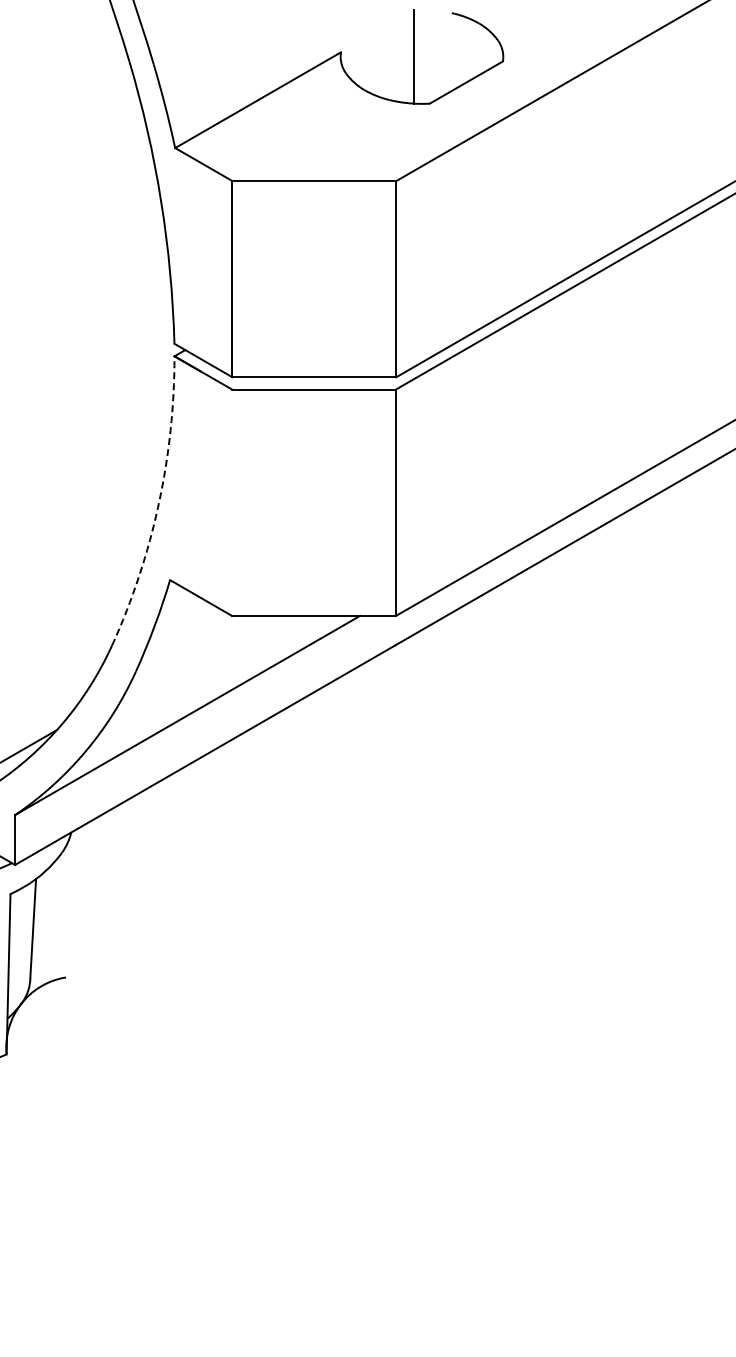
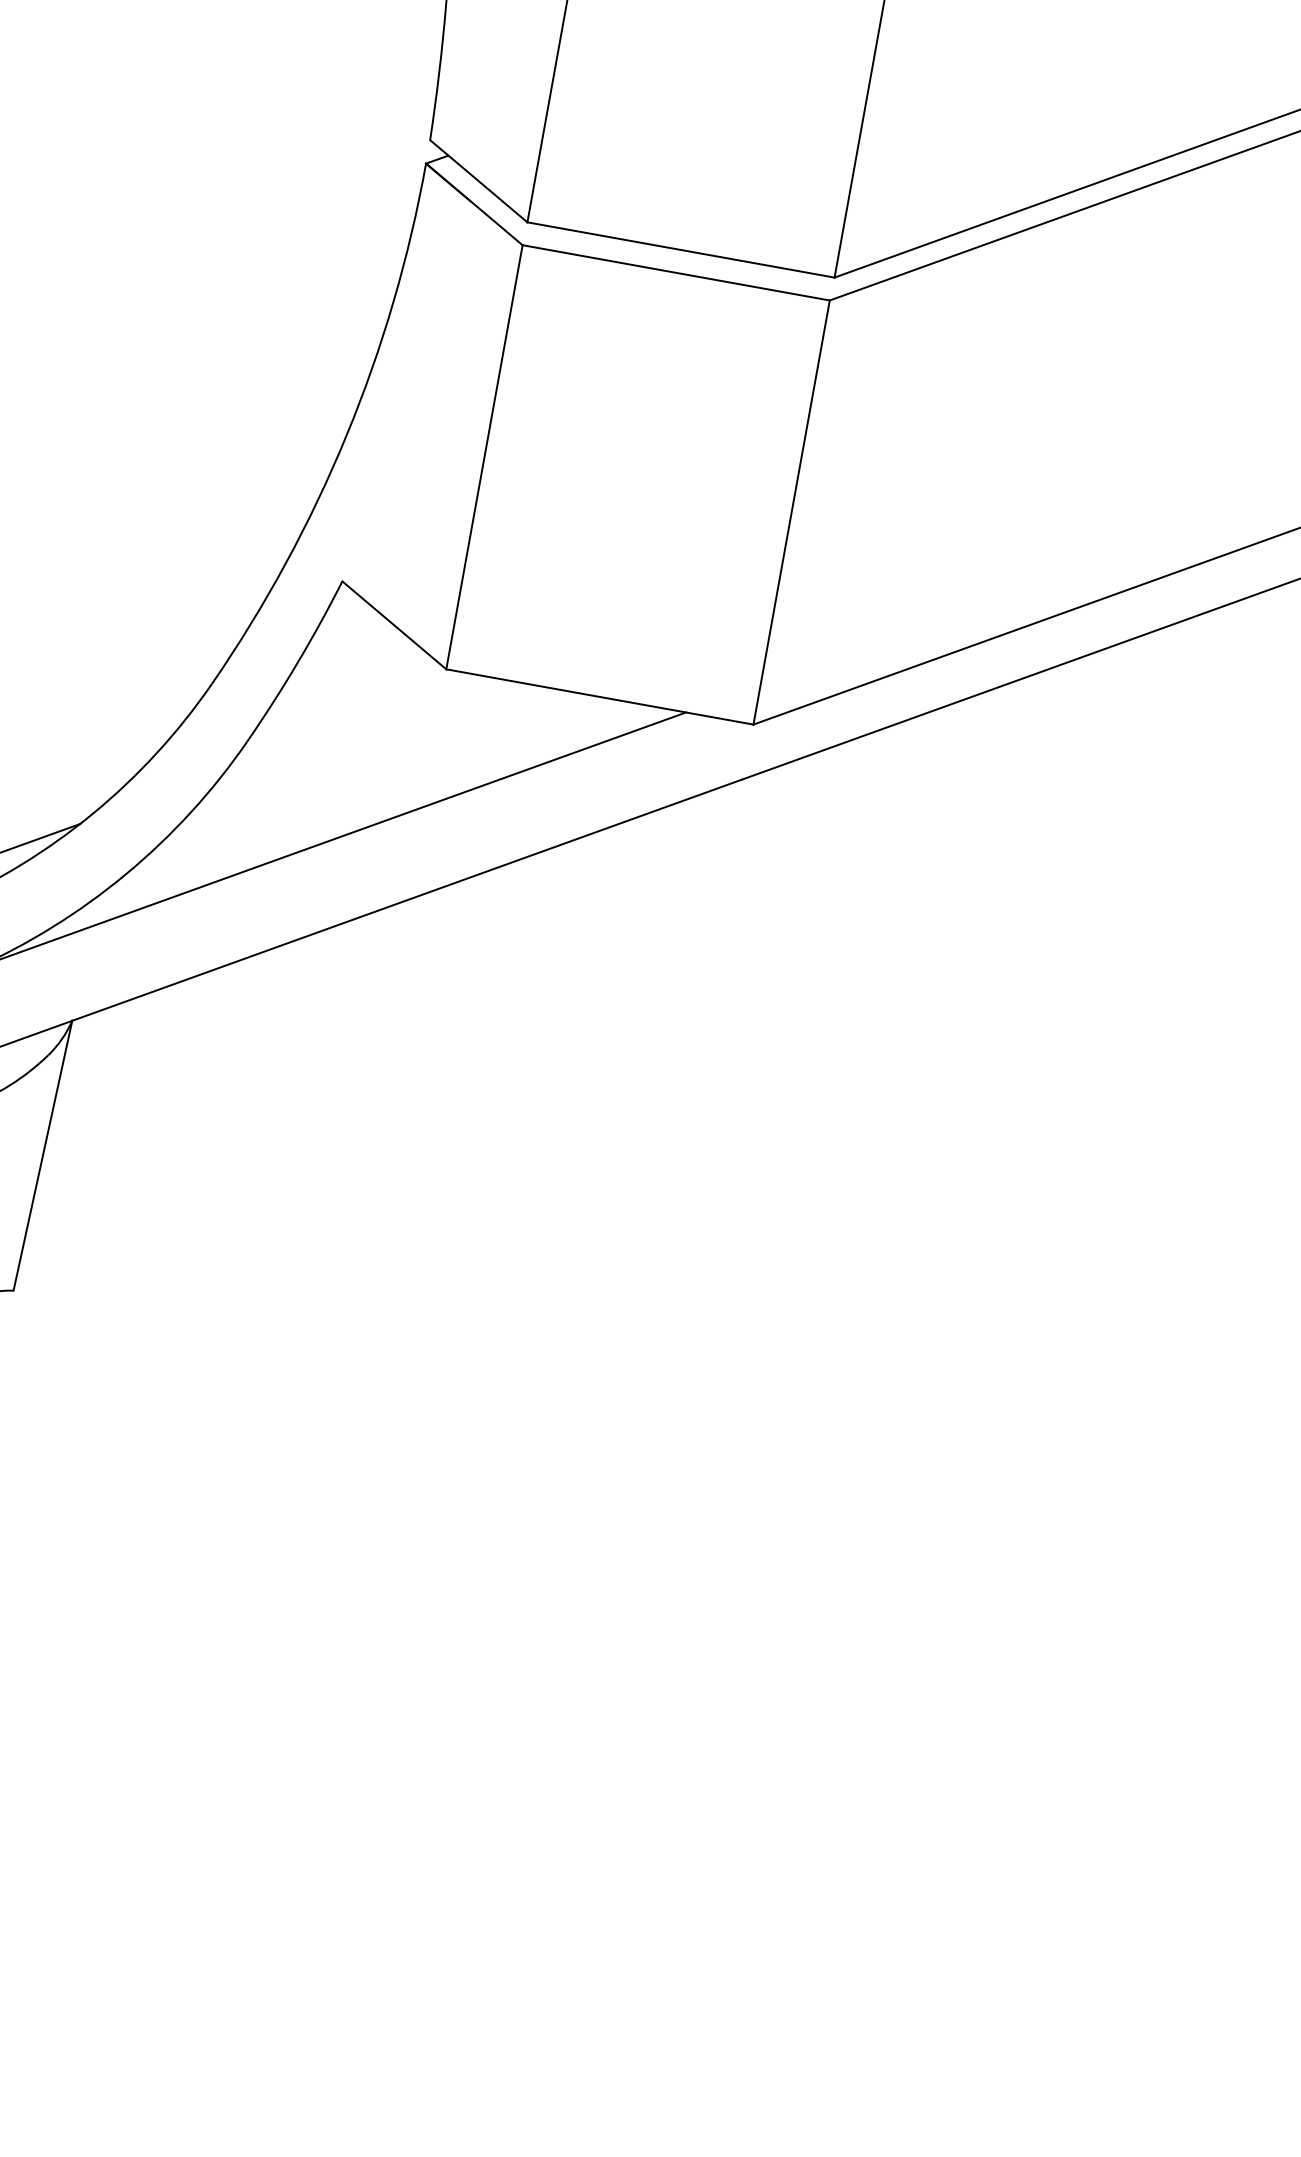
line: (232, 502) -> (485, 457), added
arc: (158, 504) -> (346, 435), dashed -> solid
line: (68, 904) -> (42, 1154), added

